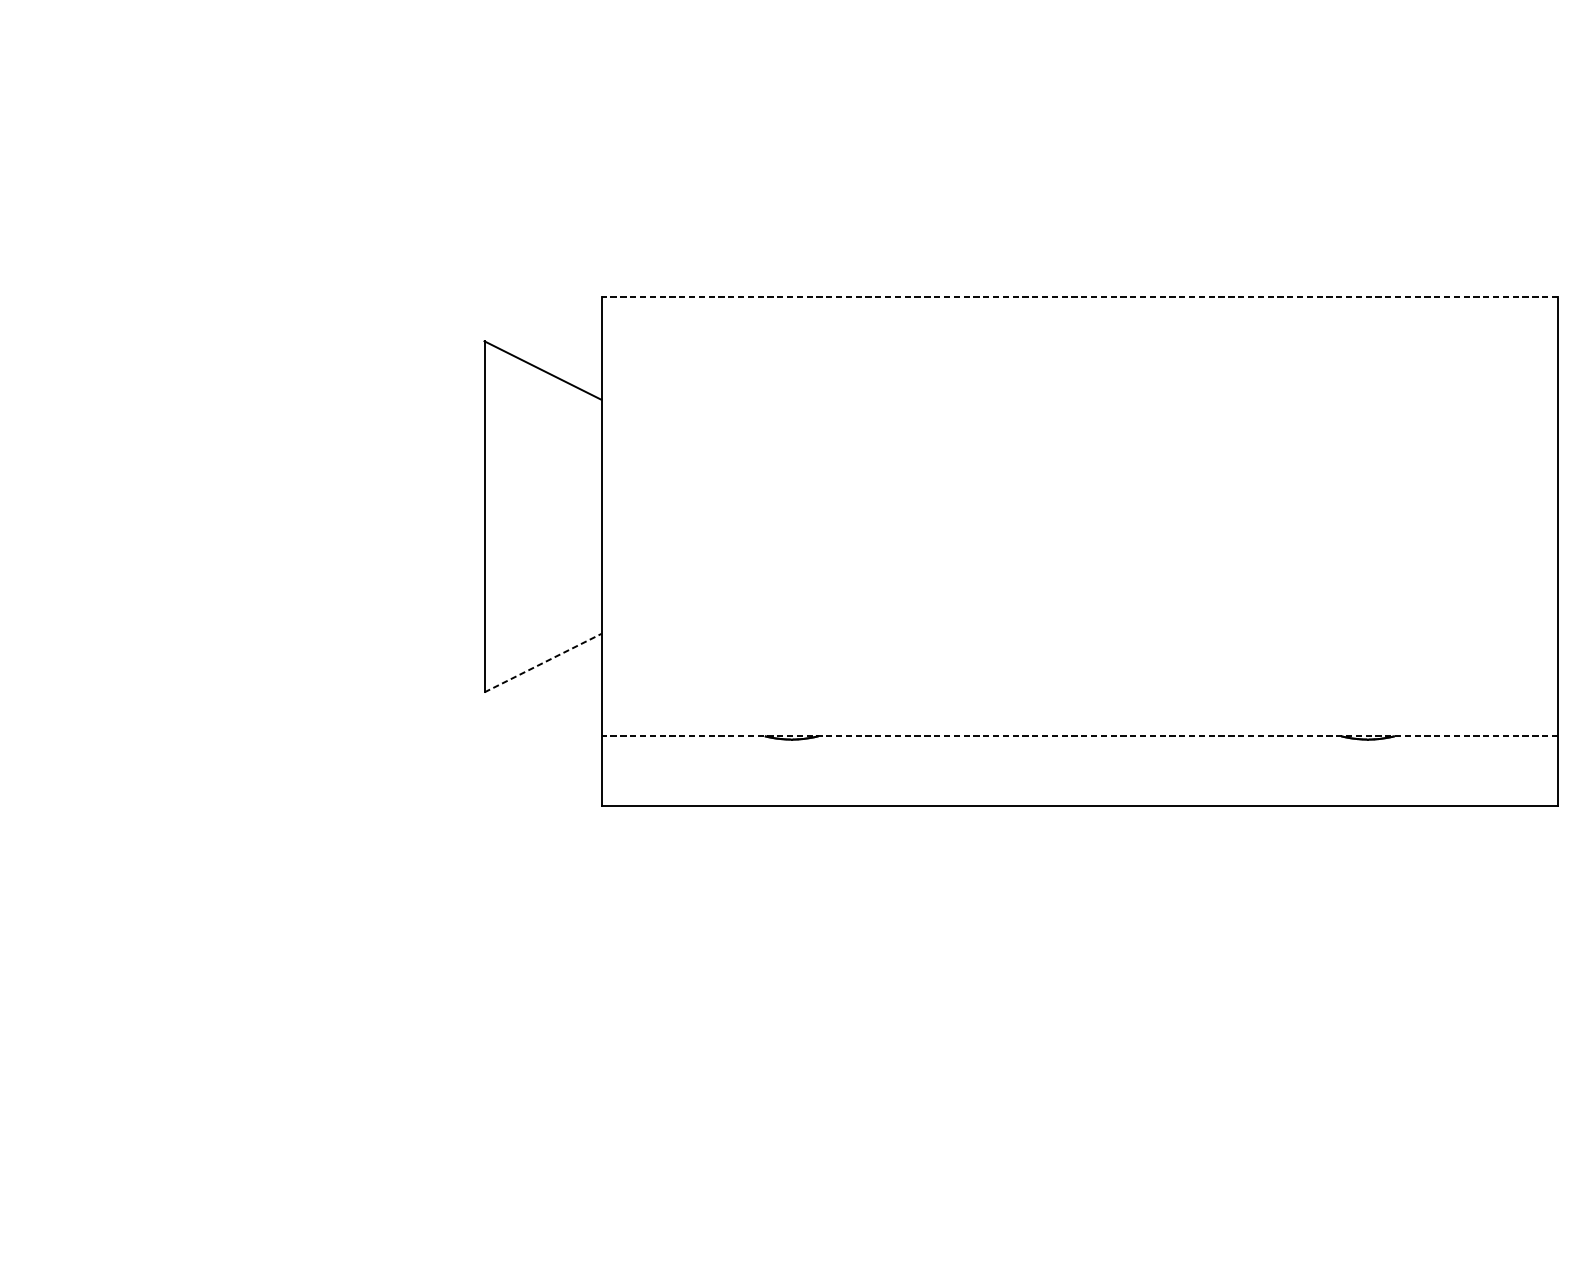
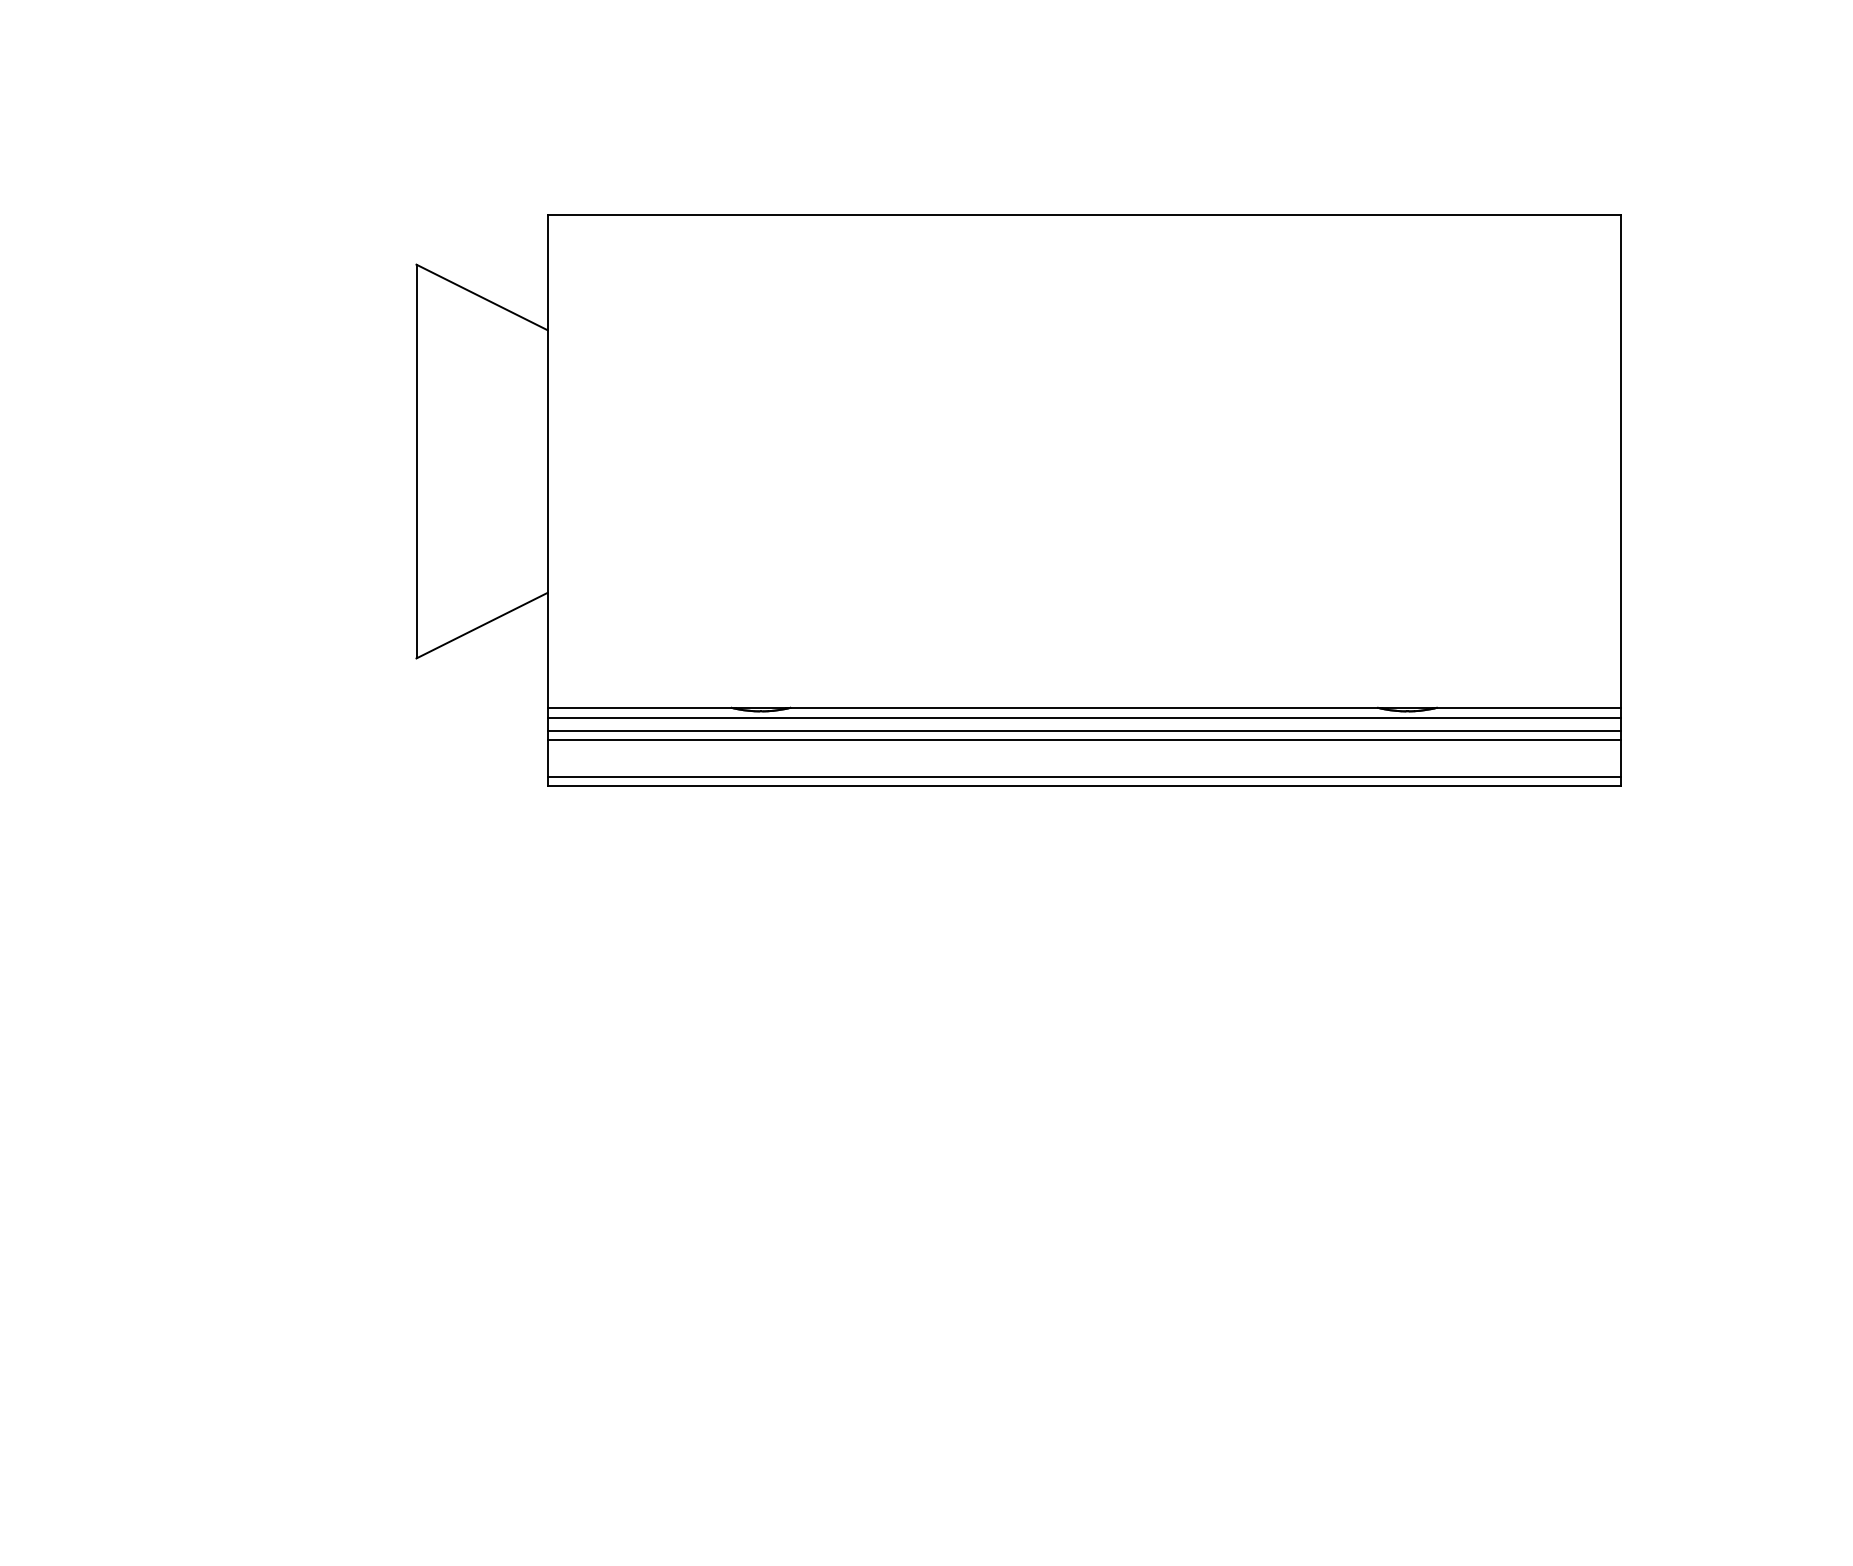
line: (1080, 297) -> (1084, 215), dashed -> solid
line: (543, 662) -> (482, 625), dashed -> solid
line: (1080, 736) -> (1084, 707), dashed -> solid
line: (1079, 745) -> (1083, 718), added
line: (1079, 756) -> (1083, 730), added
line: (1079, 765) -> (1083, 740), added
line: (1079, 797) -> (1083, 776), added

